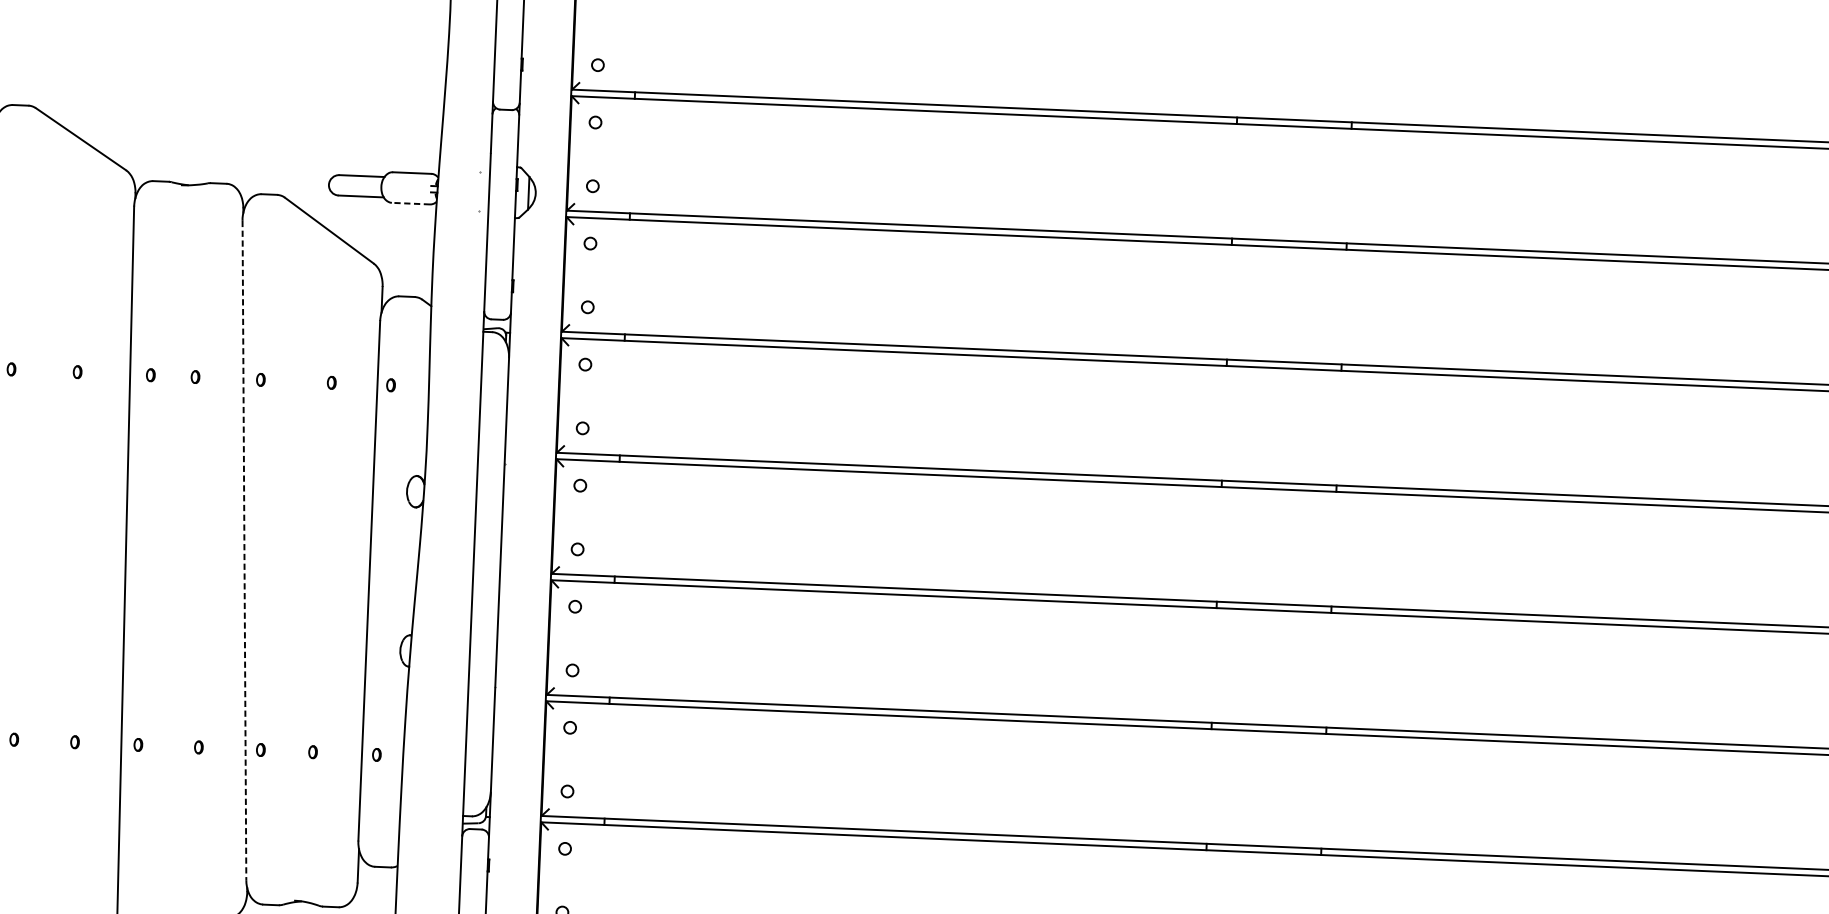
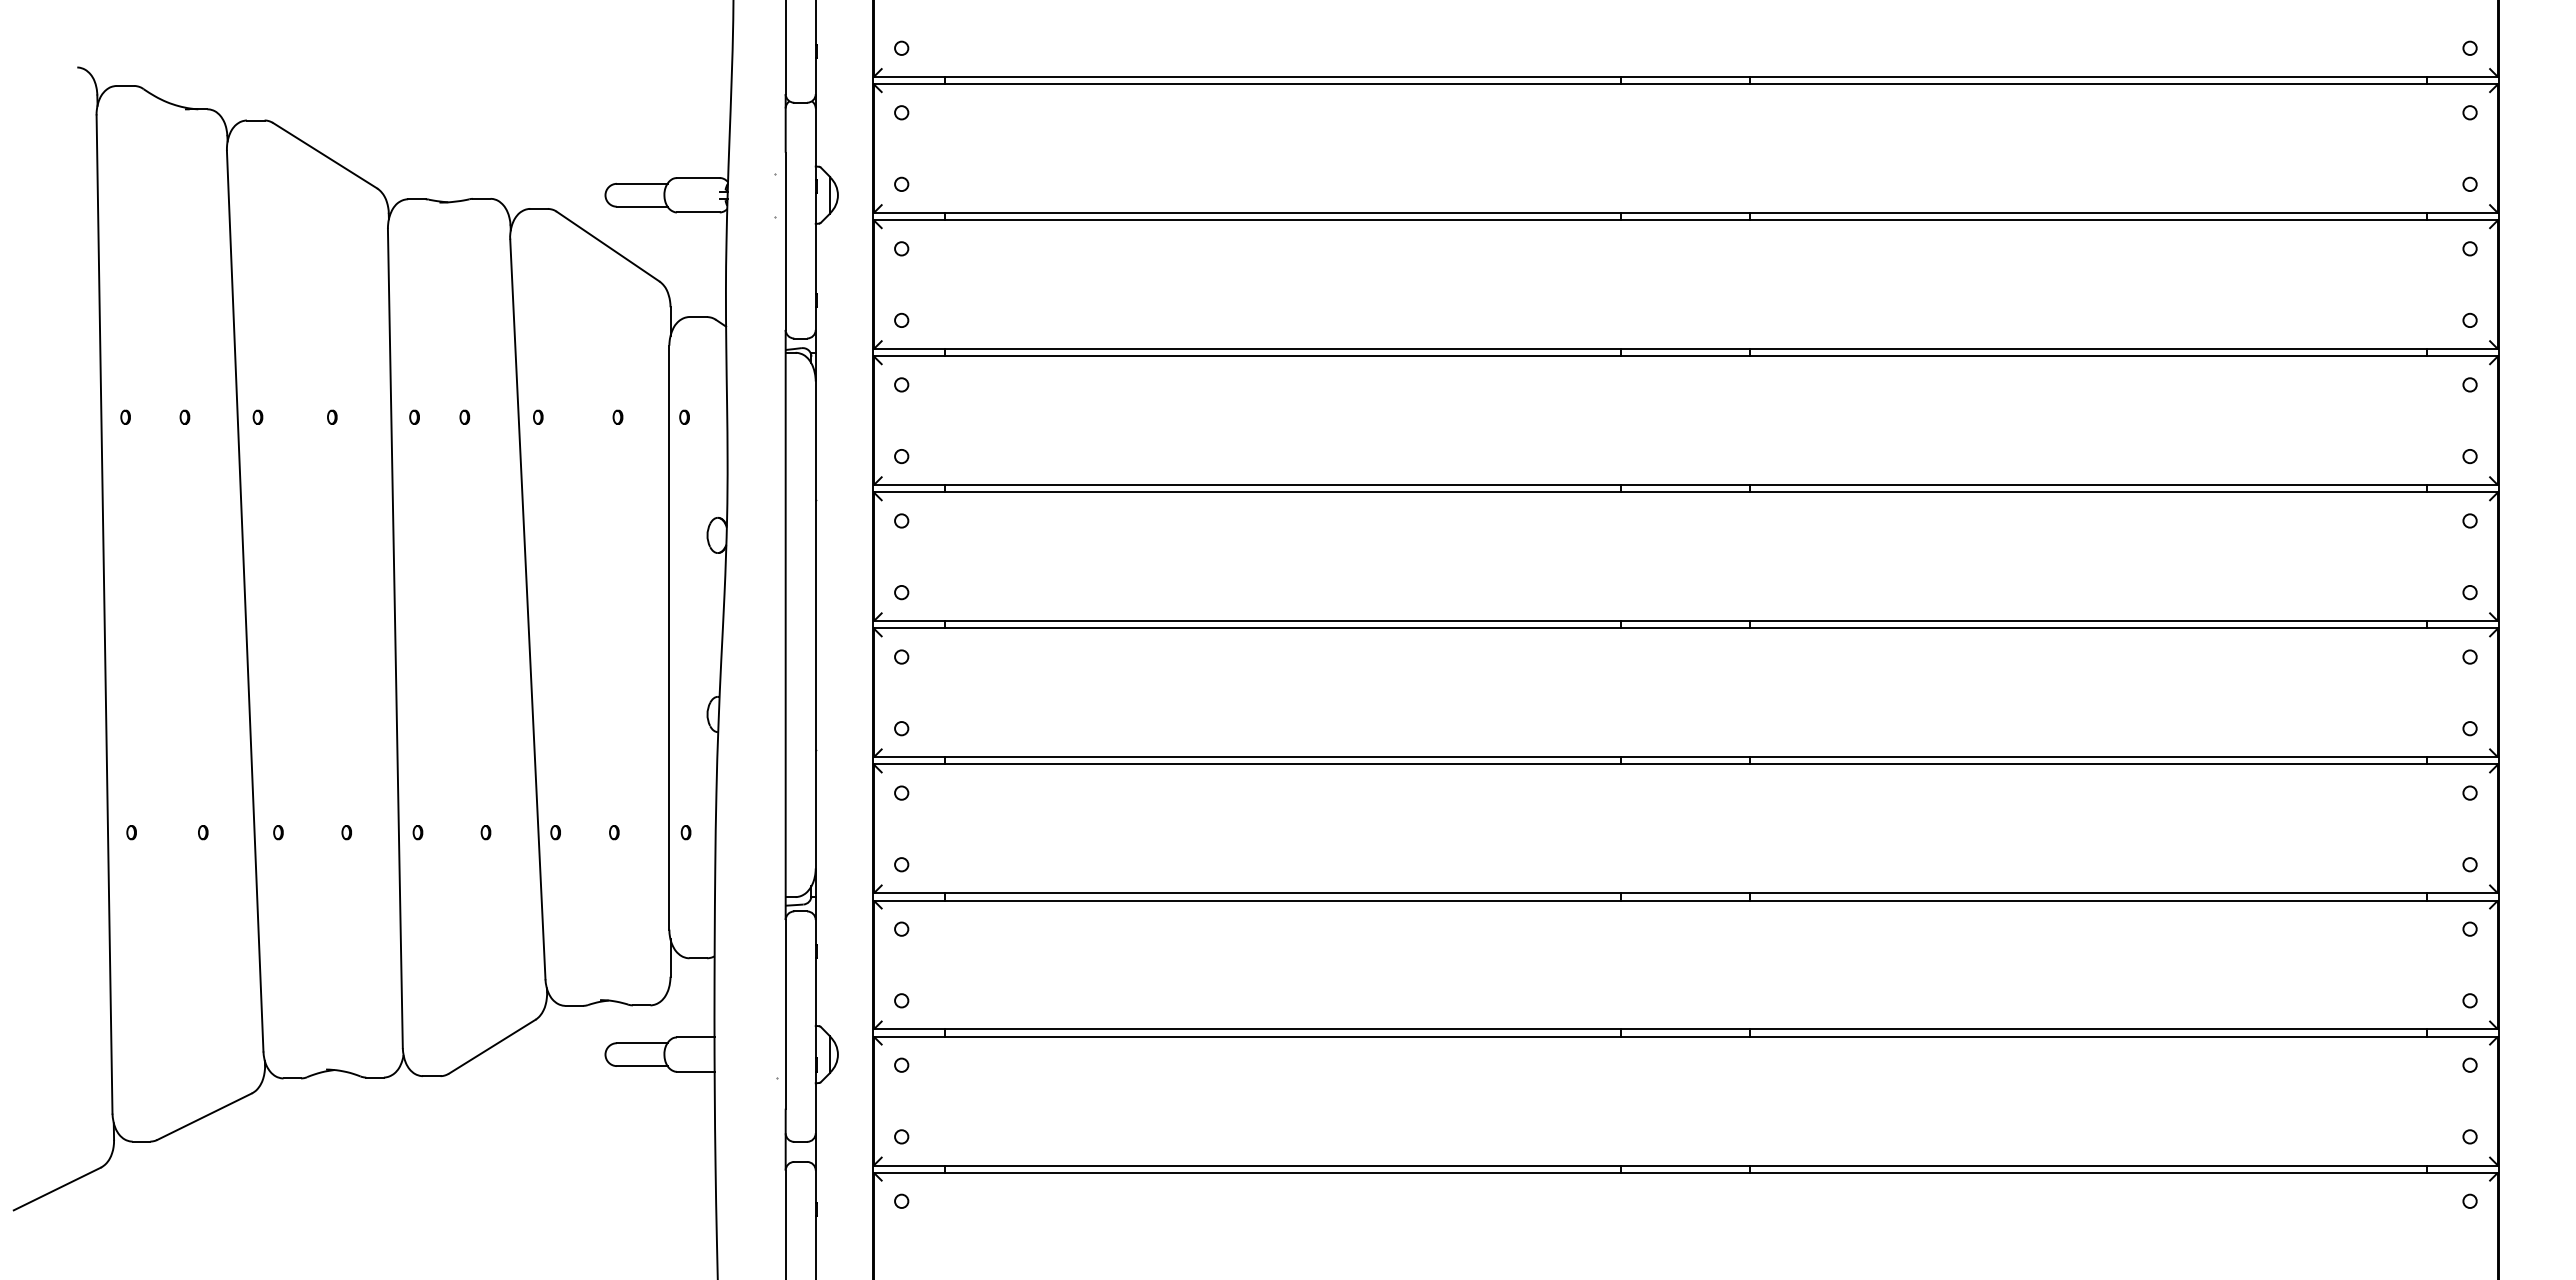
line: (410, 203) -> (697, 212), dashed -> solid
line: (244, 551) -> (527, 610), dashed -> solid

